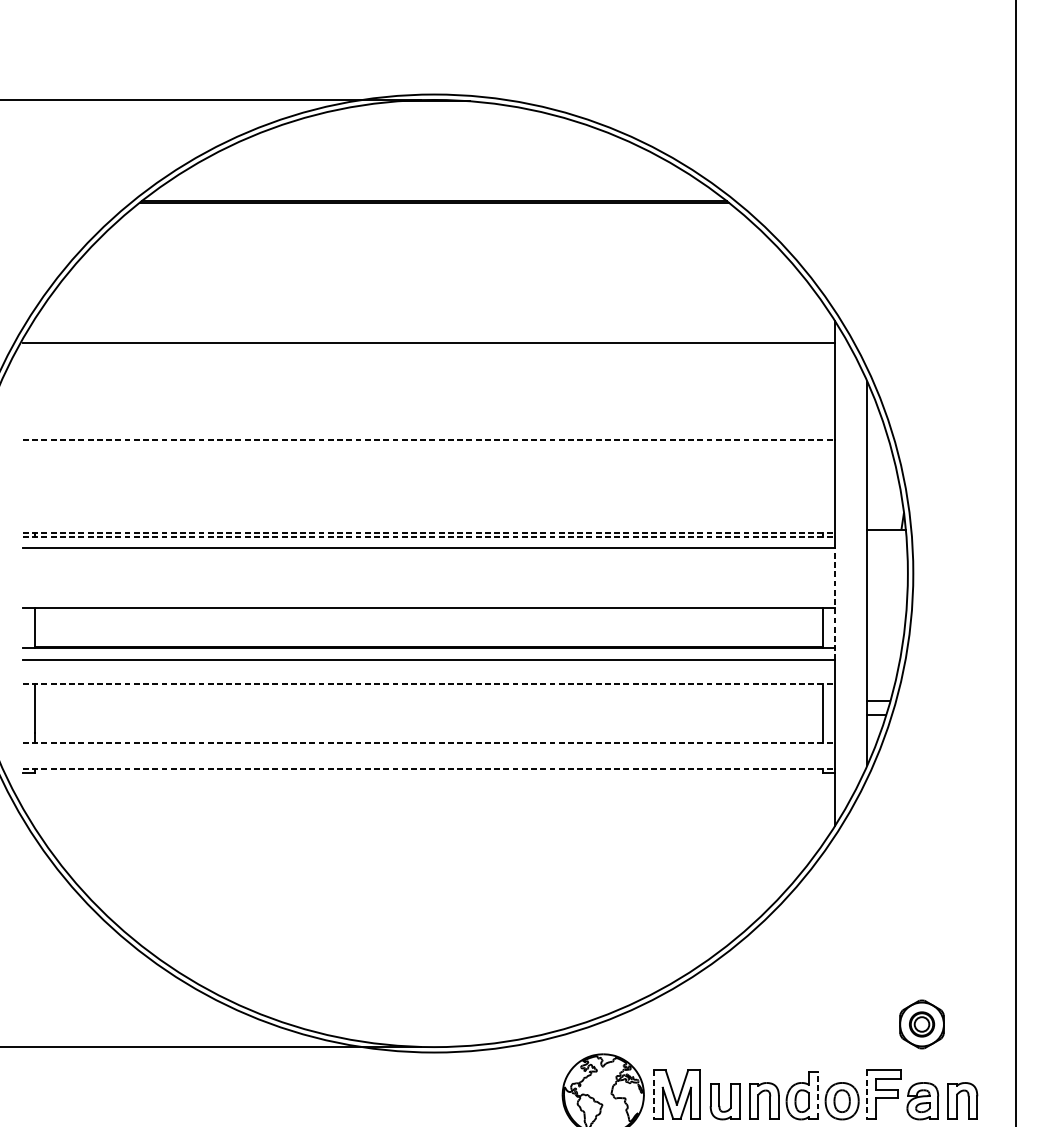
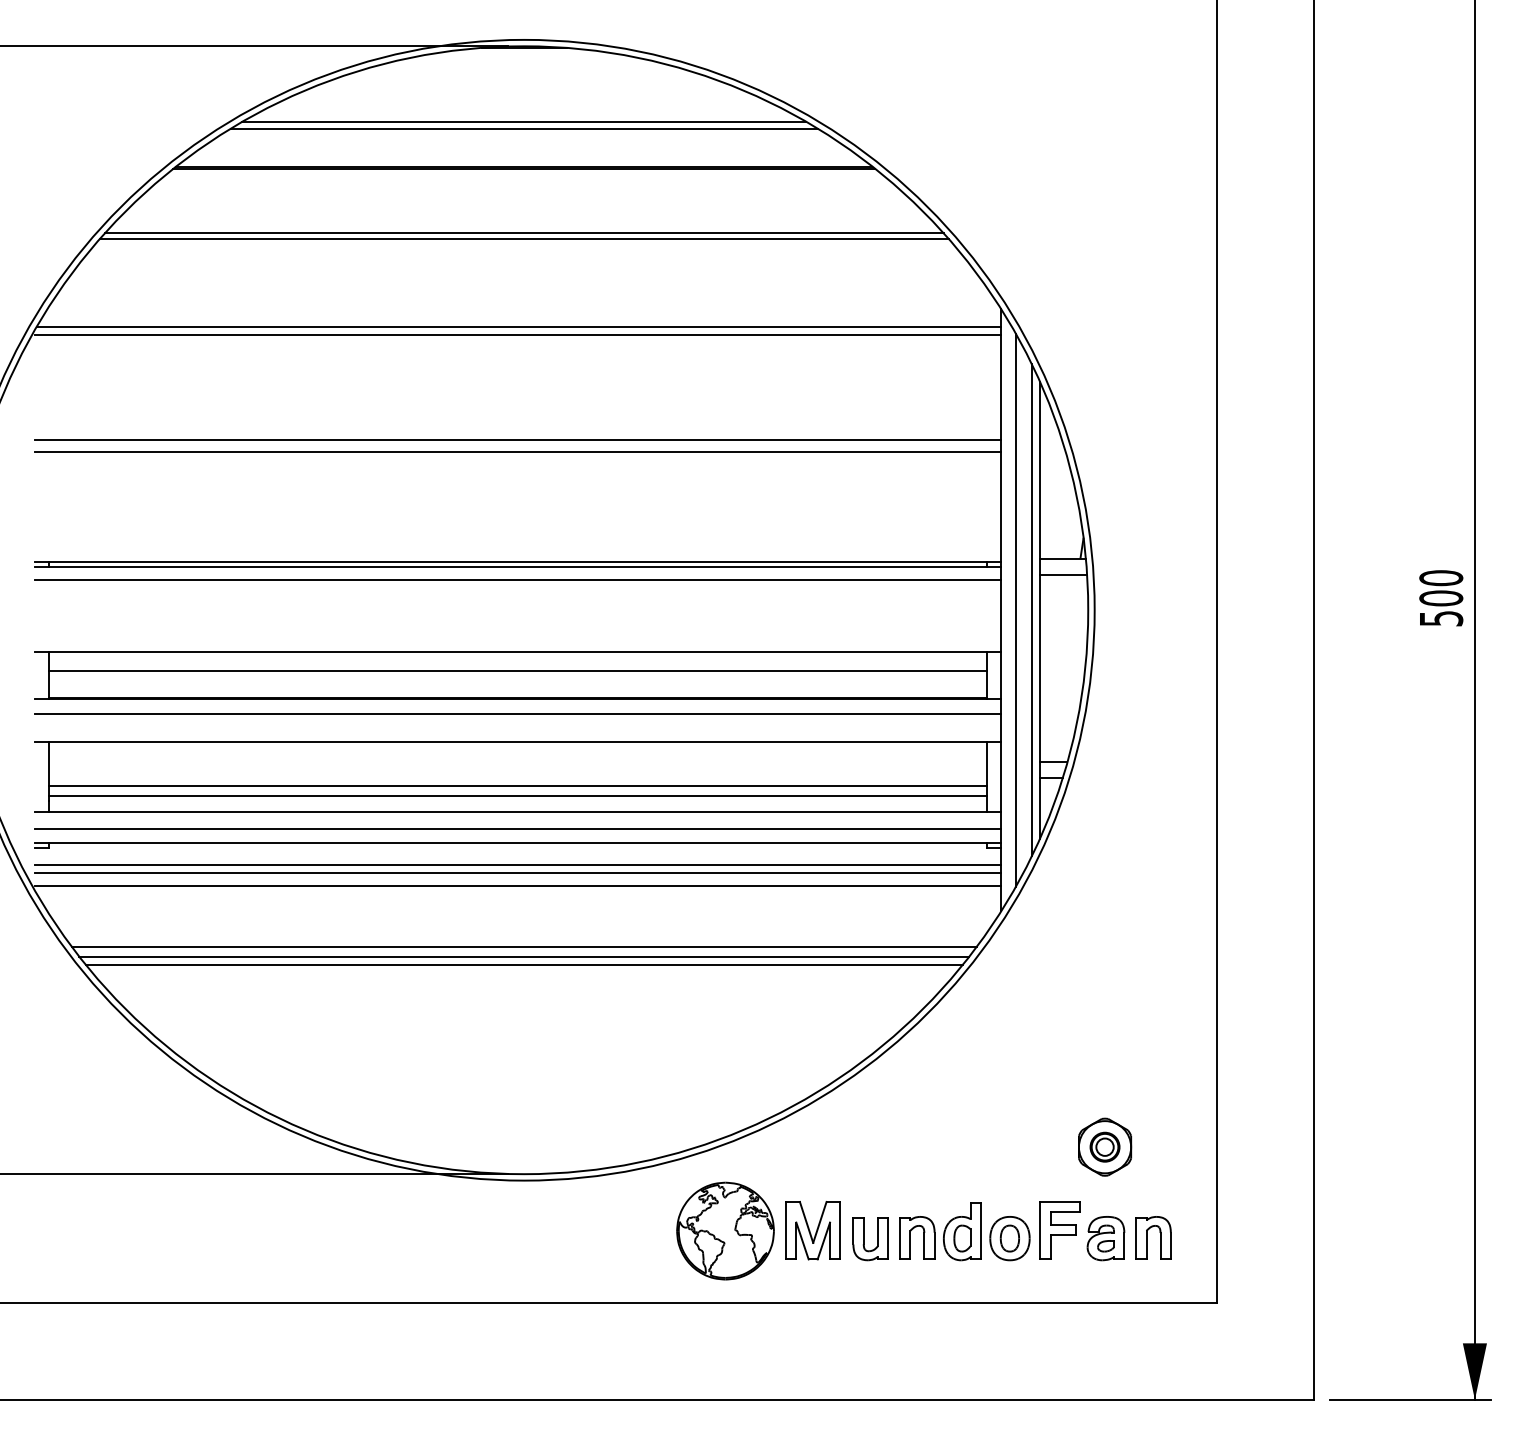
line: (434, 163) -> (524, 121), added
line: (434, 168) -> (524, 128), added
line: (433, 257) -> (523, 233), added
line: (433, 262) -> (523, 239), added
line: (429, 335) -> (518, 326), added
line: (428, 430) -> (517, 440), added
line: (429, 440) -> (518, 451), dashed -> solid
line: (429, 532) -> (518, 561), dashed -> solid
line: (429, 537) -> (518, 567), dashed -> solid
line: (887, 543) -> (1063, 574), added
line: (846, 572) -> (1015, 609), added
line: (860, 573) -> (1031, 610), added
line: (835, 603) -> (1001, 646), dashed -> solid
line: (428, 624) -> (517, 671), added
line: (429, 684) -> (518, 742), dashed -> solid
line: (428, 720) -> (517, 785), added
line: (428, 729) -> (517, 796), added
line: (429, 743) -> (518, 812), dashed -> solid
line: (428, 756) -> (517, 828), added
line: (429, 769) -> (518, 843), dashed -> solid
line: (428, 787) -> (517, 865), added
line: (428, 793) -> (517, 872), added
line: (428, 805) -> (517, 886), added
line: (433, 855) -> (523, 946), added
line: (434, 864) -> (524, 956), added
line: (433, 871) -> (523, 964), added
line: (654, 1094) -> (786, 1230), dashed -> solid
line: (817, 1094) -> (980, 1230), dashed -> solid
line: (866, 1094) -> (1039, 1230), dashed -> solid

